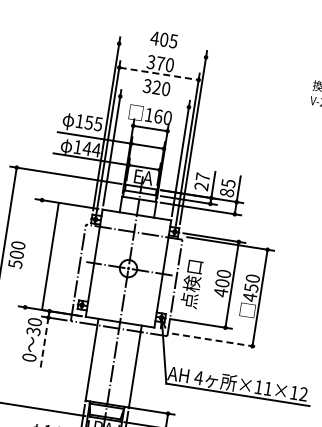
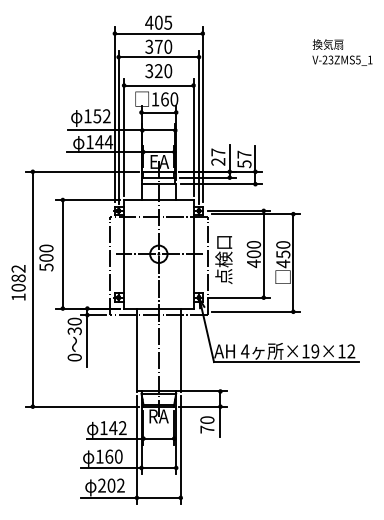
line: (162, 50) -> (158, 33), added
line: (158, 74) -> (158, 57), dashed -> solid
line: (154, 101) -> (158, 85), added
text: (98, 124) -> (106, 116), 155 -> 152
text: (227, 188) -> (244, 159), 85 -> 57
line: (50, 256) -> (62, 254), moved
line: (215, 340) -> (255, 311), dashed -> solid
line: (44, 343) -> (87, 341), dashed -> solid
text: (268, 388) -> (315, 351), ×11×12 -> ×19×12

